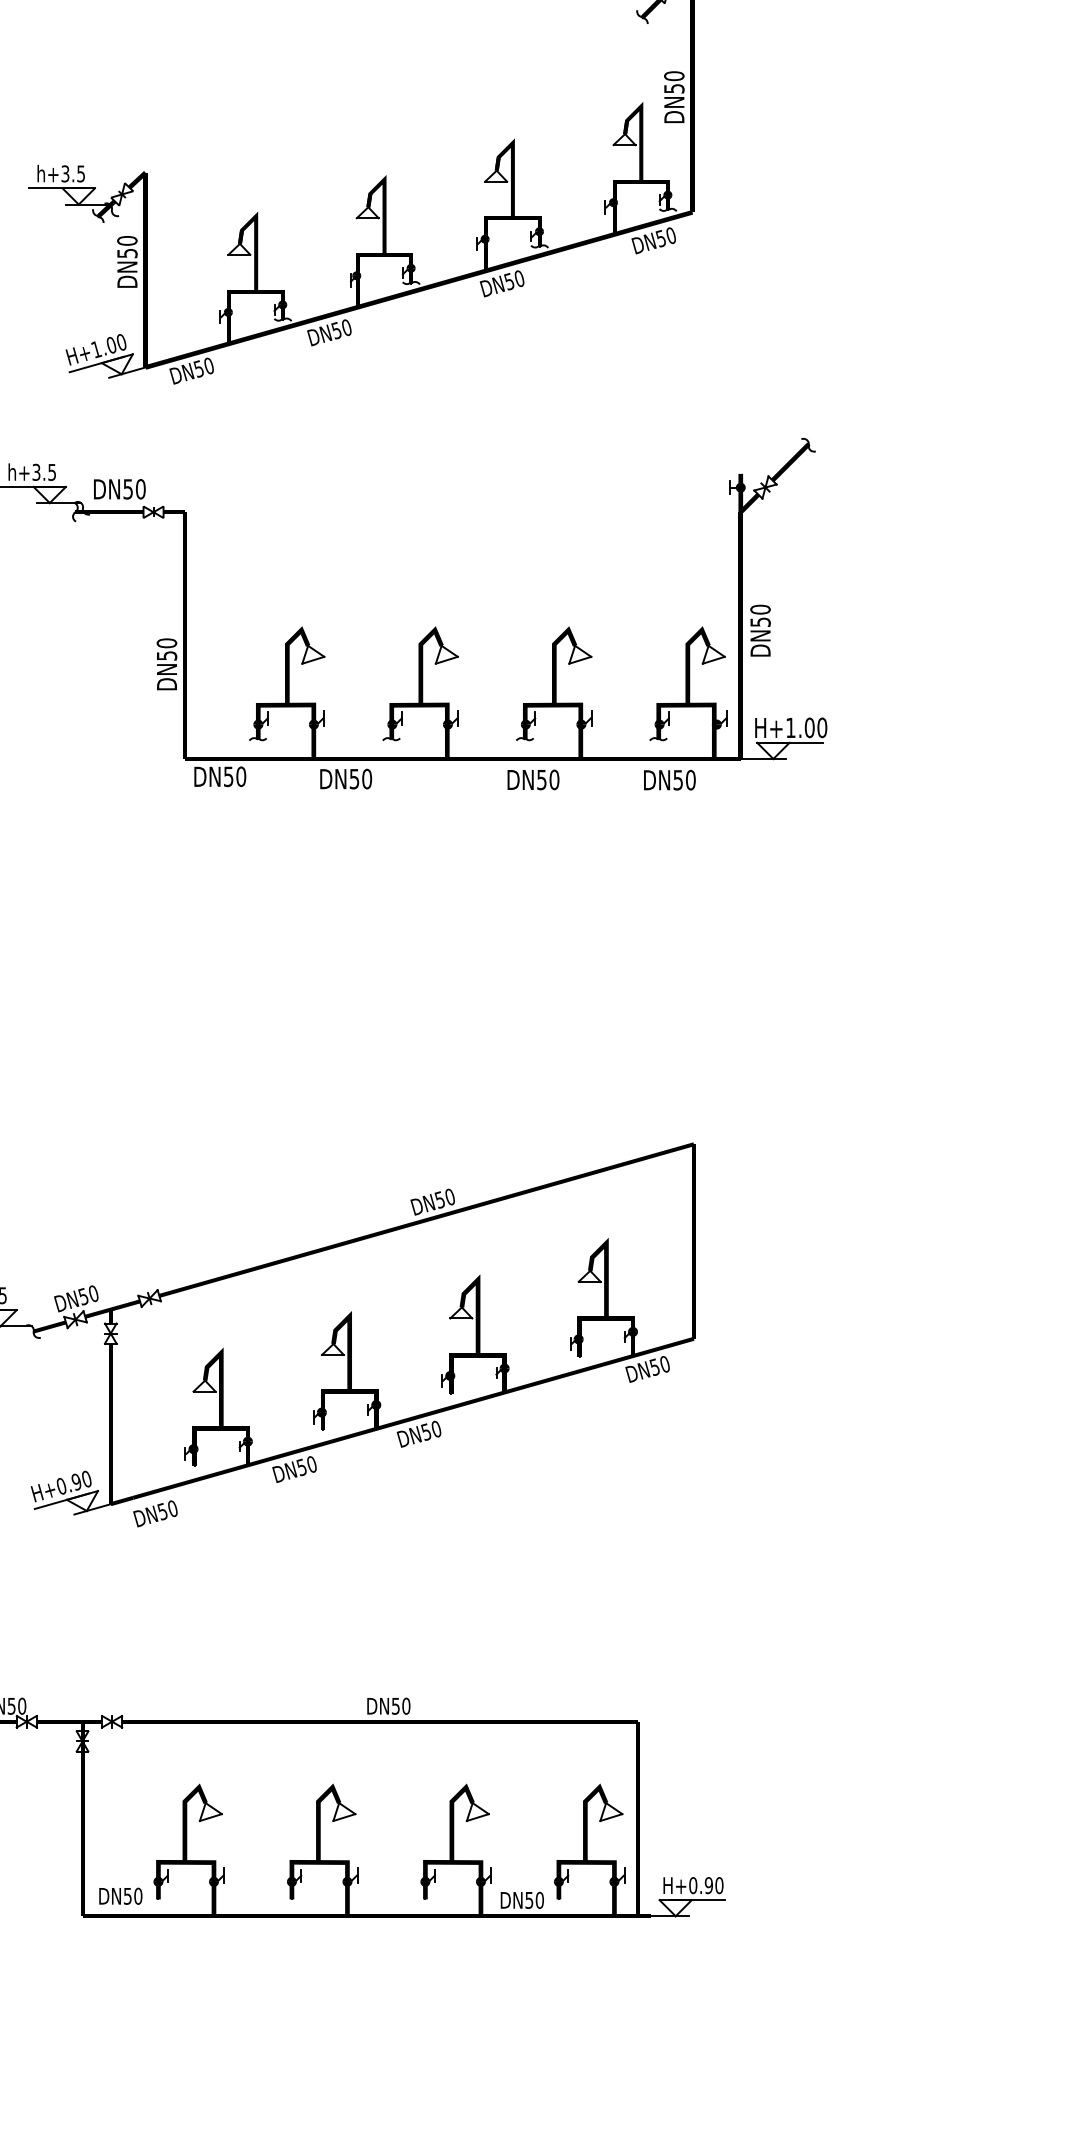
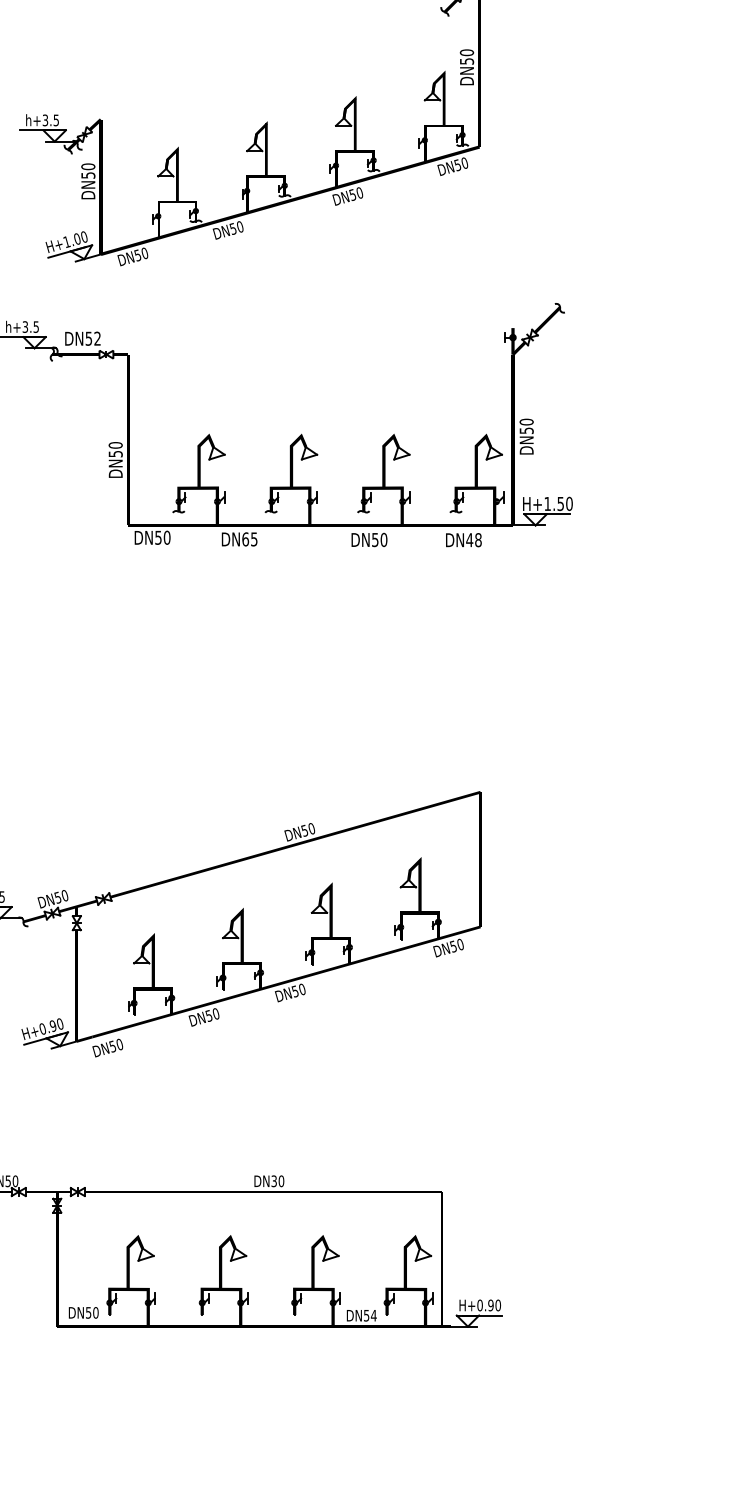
text: (140, 488) -> (97, 338), DN50 -> DN52
text: (809, 727) -> (560, 503), H+1.00 -> H+1.50
text: (360, 779) -> (249, 539), DN50 -> DN65
text: (683, 780) -> (473, 540), DN50 -> DN48
text: (394, 1705) -> (273, 1180), DN50 -> DN30
text: (539, 1900) -> (373, 1315), DN50 -> DN54

